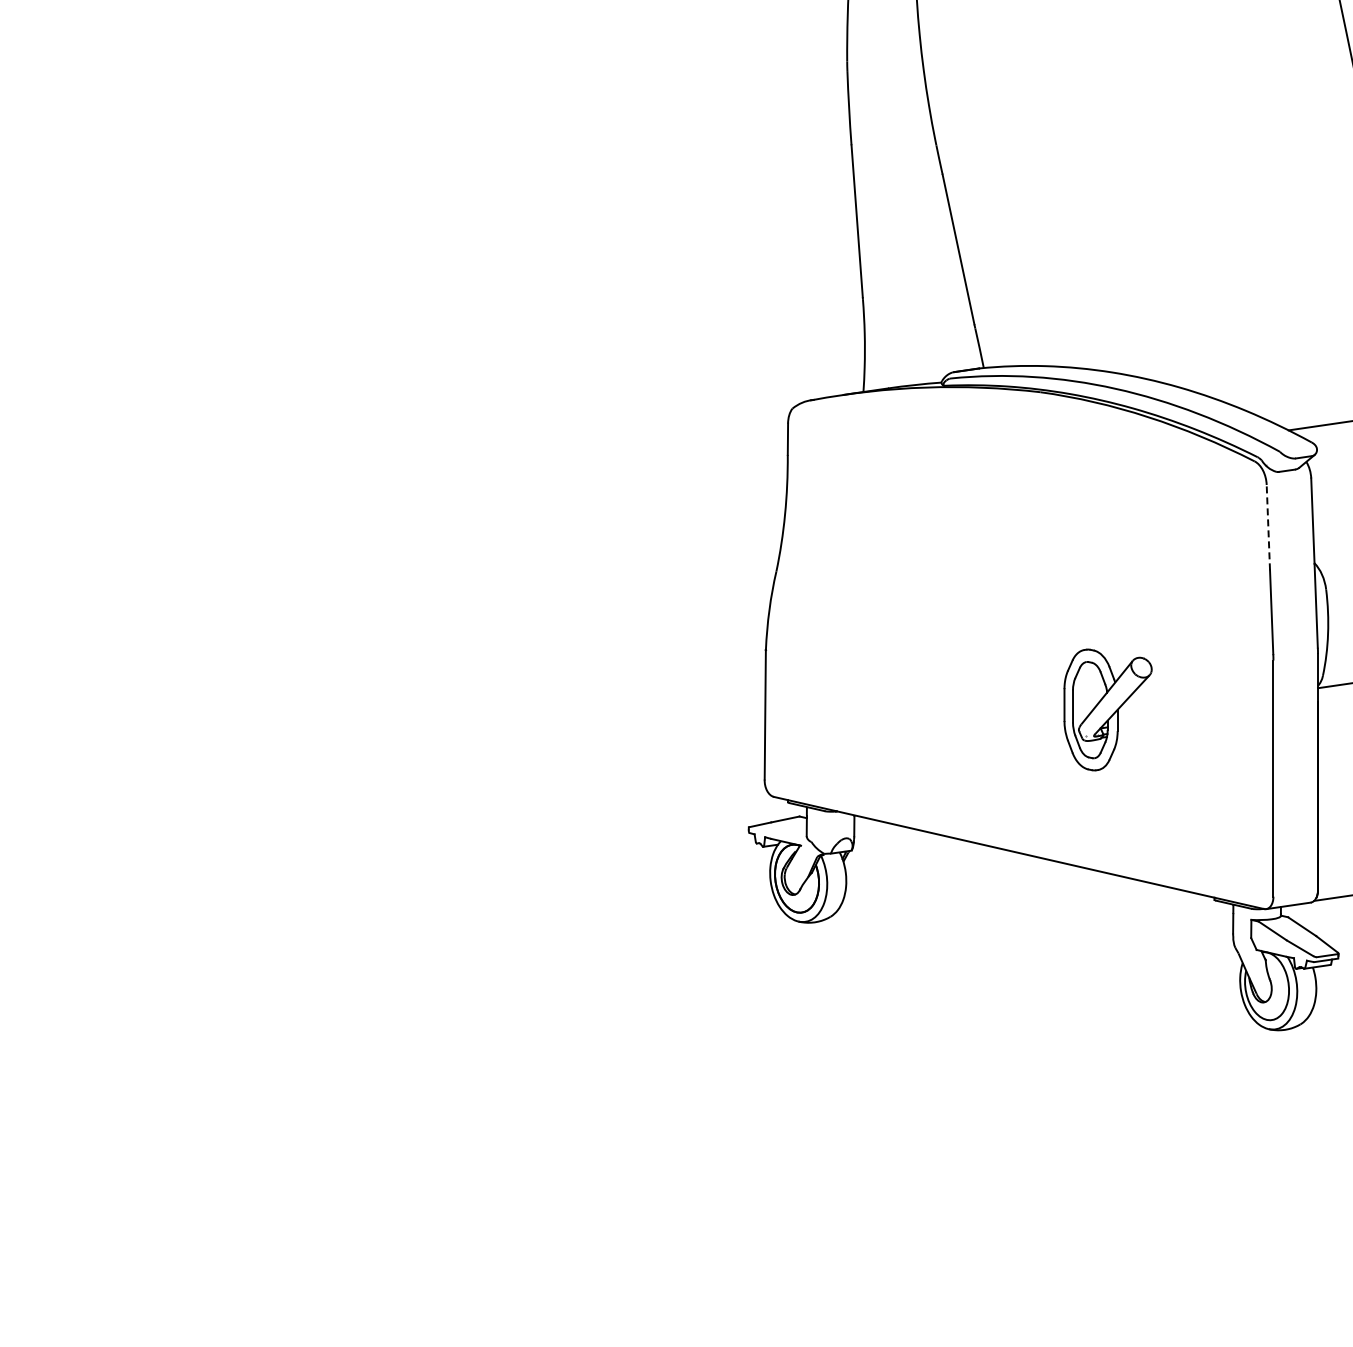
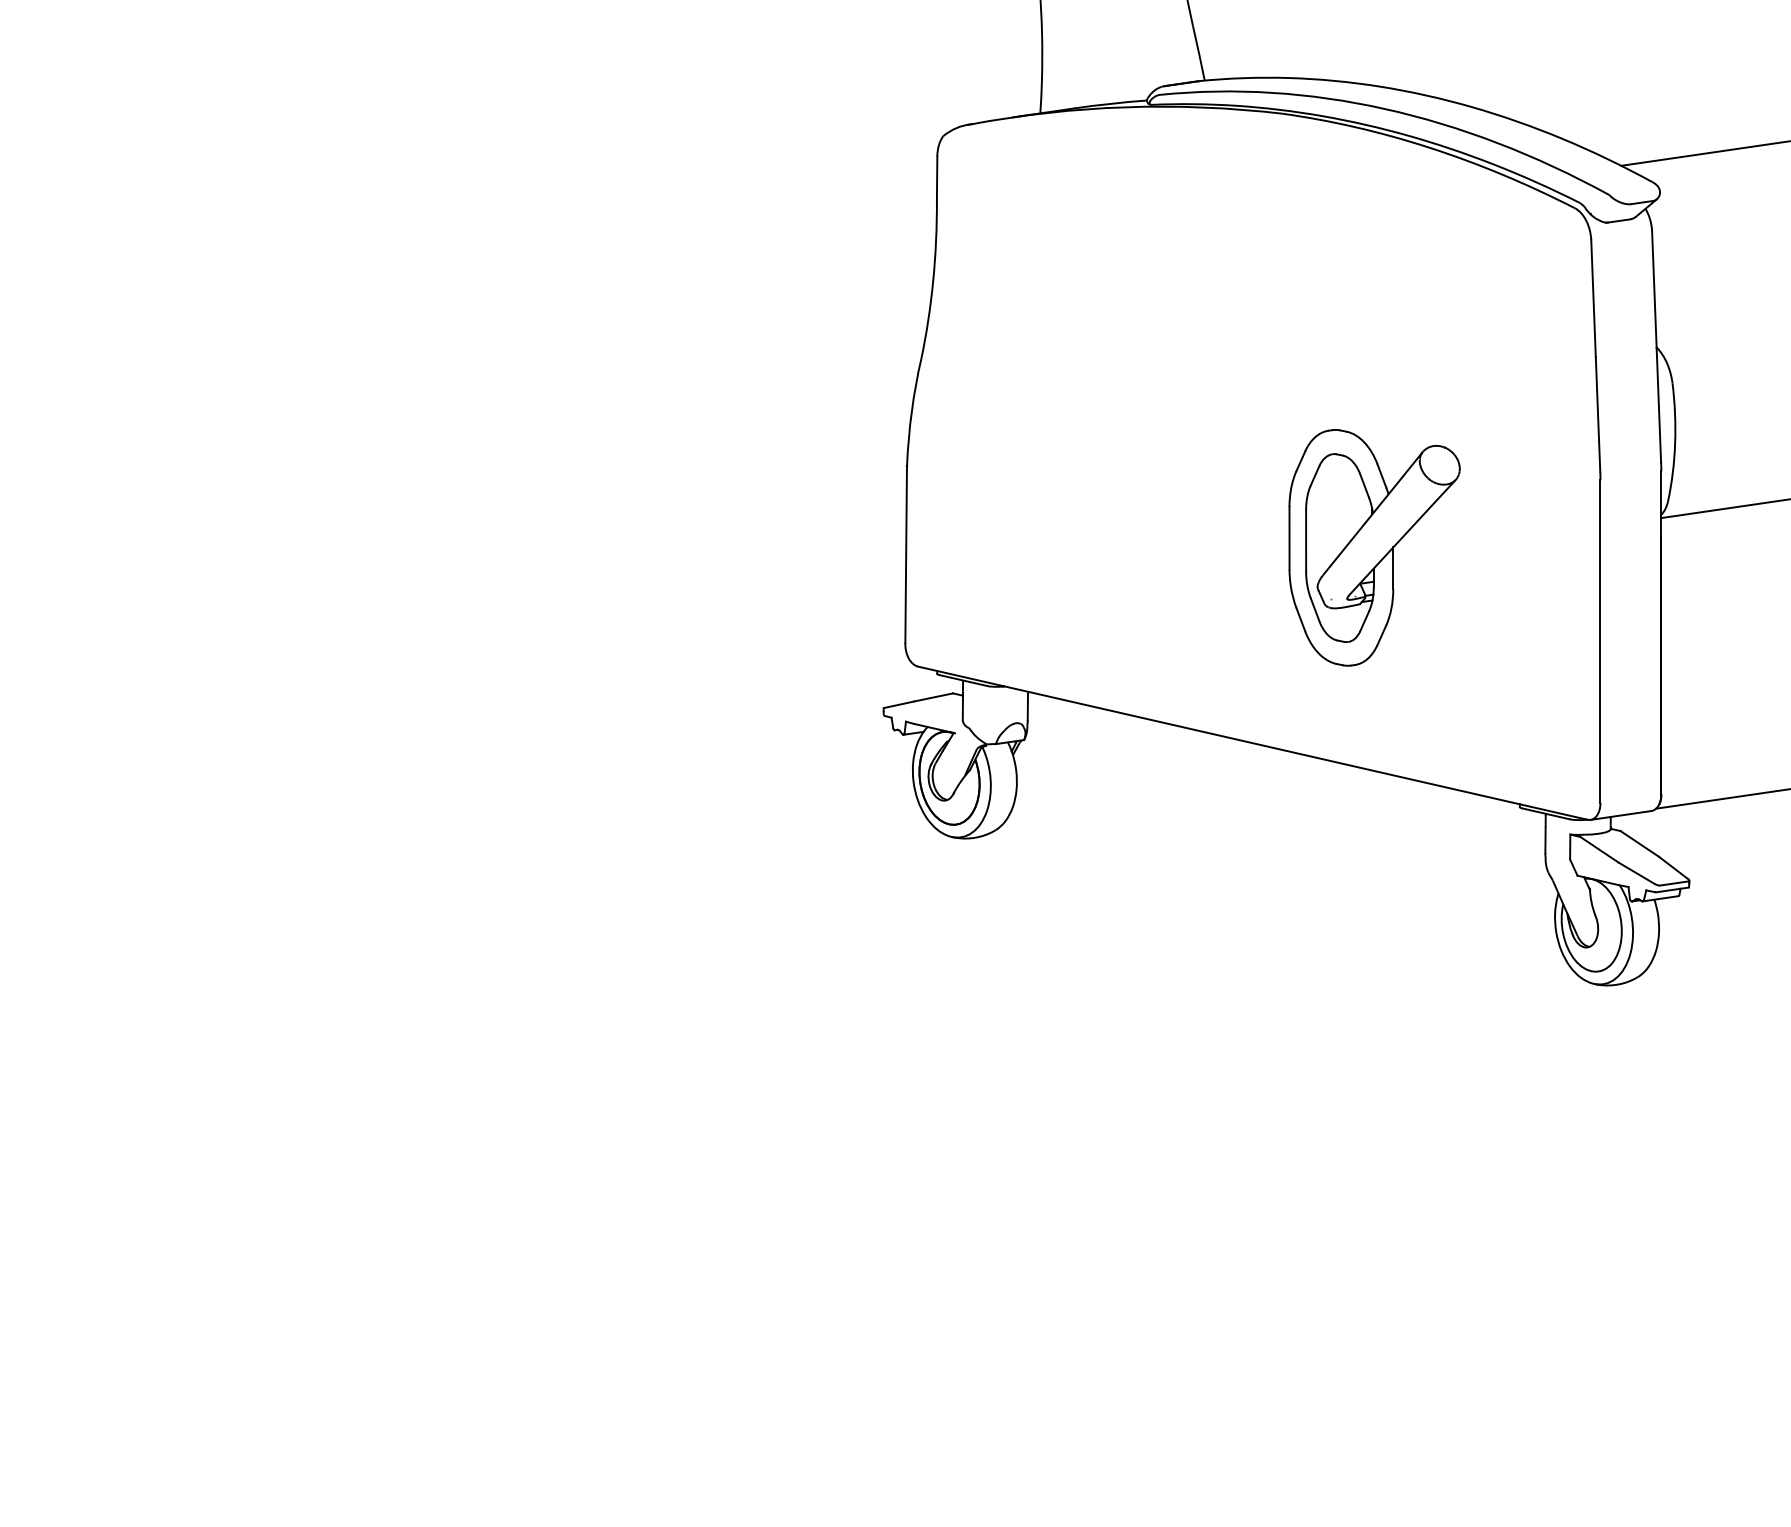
line: (1268, 527) -> (1593, 298), dashed -> solid
part: (1107, 709) -> (1373, 547), size x1.43

